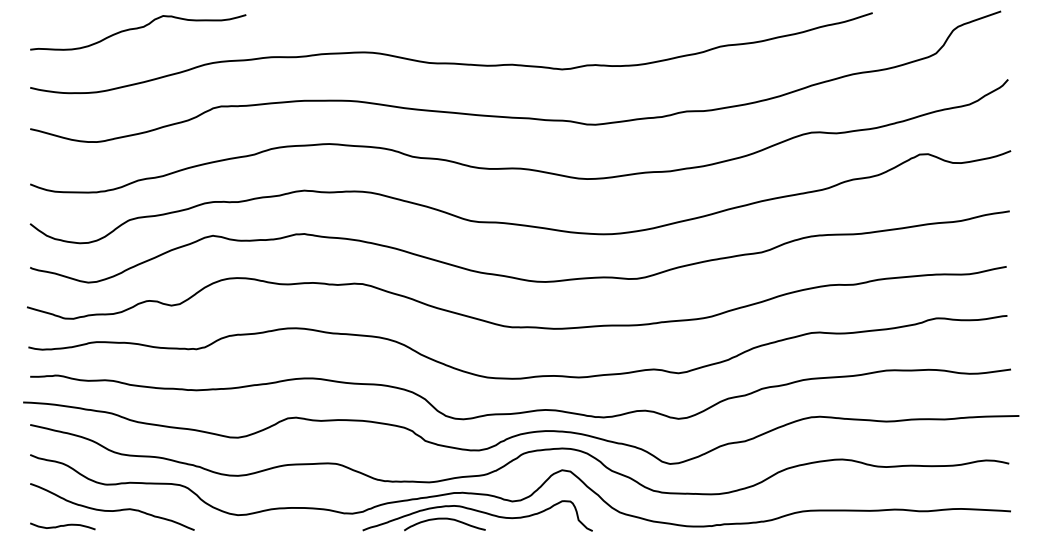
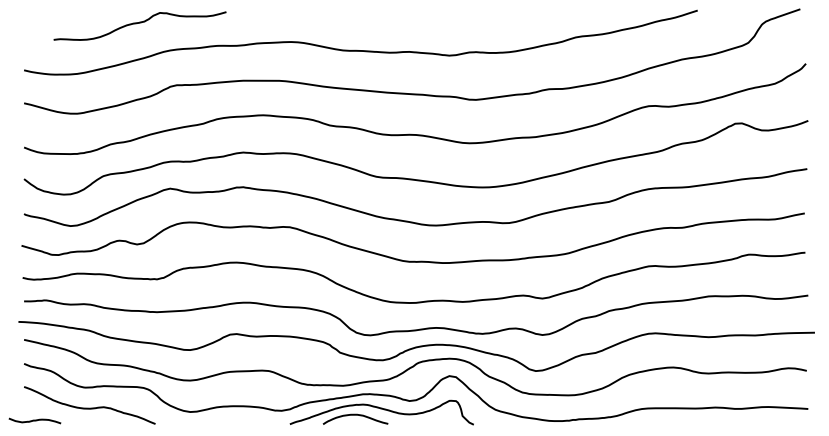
curve: (137, 29) -> (139, 23), moved
curve: (62, 526) -> (34, 421), moved

